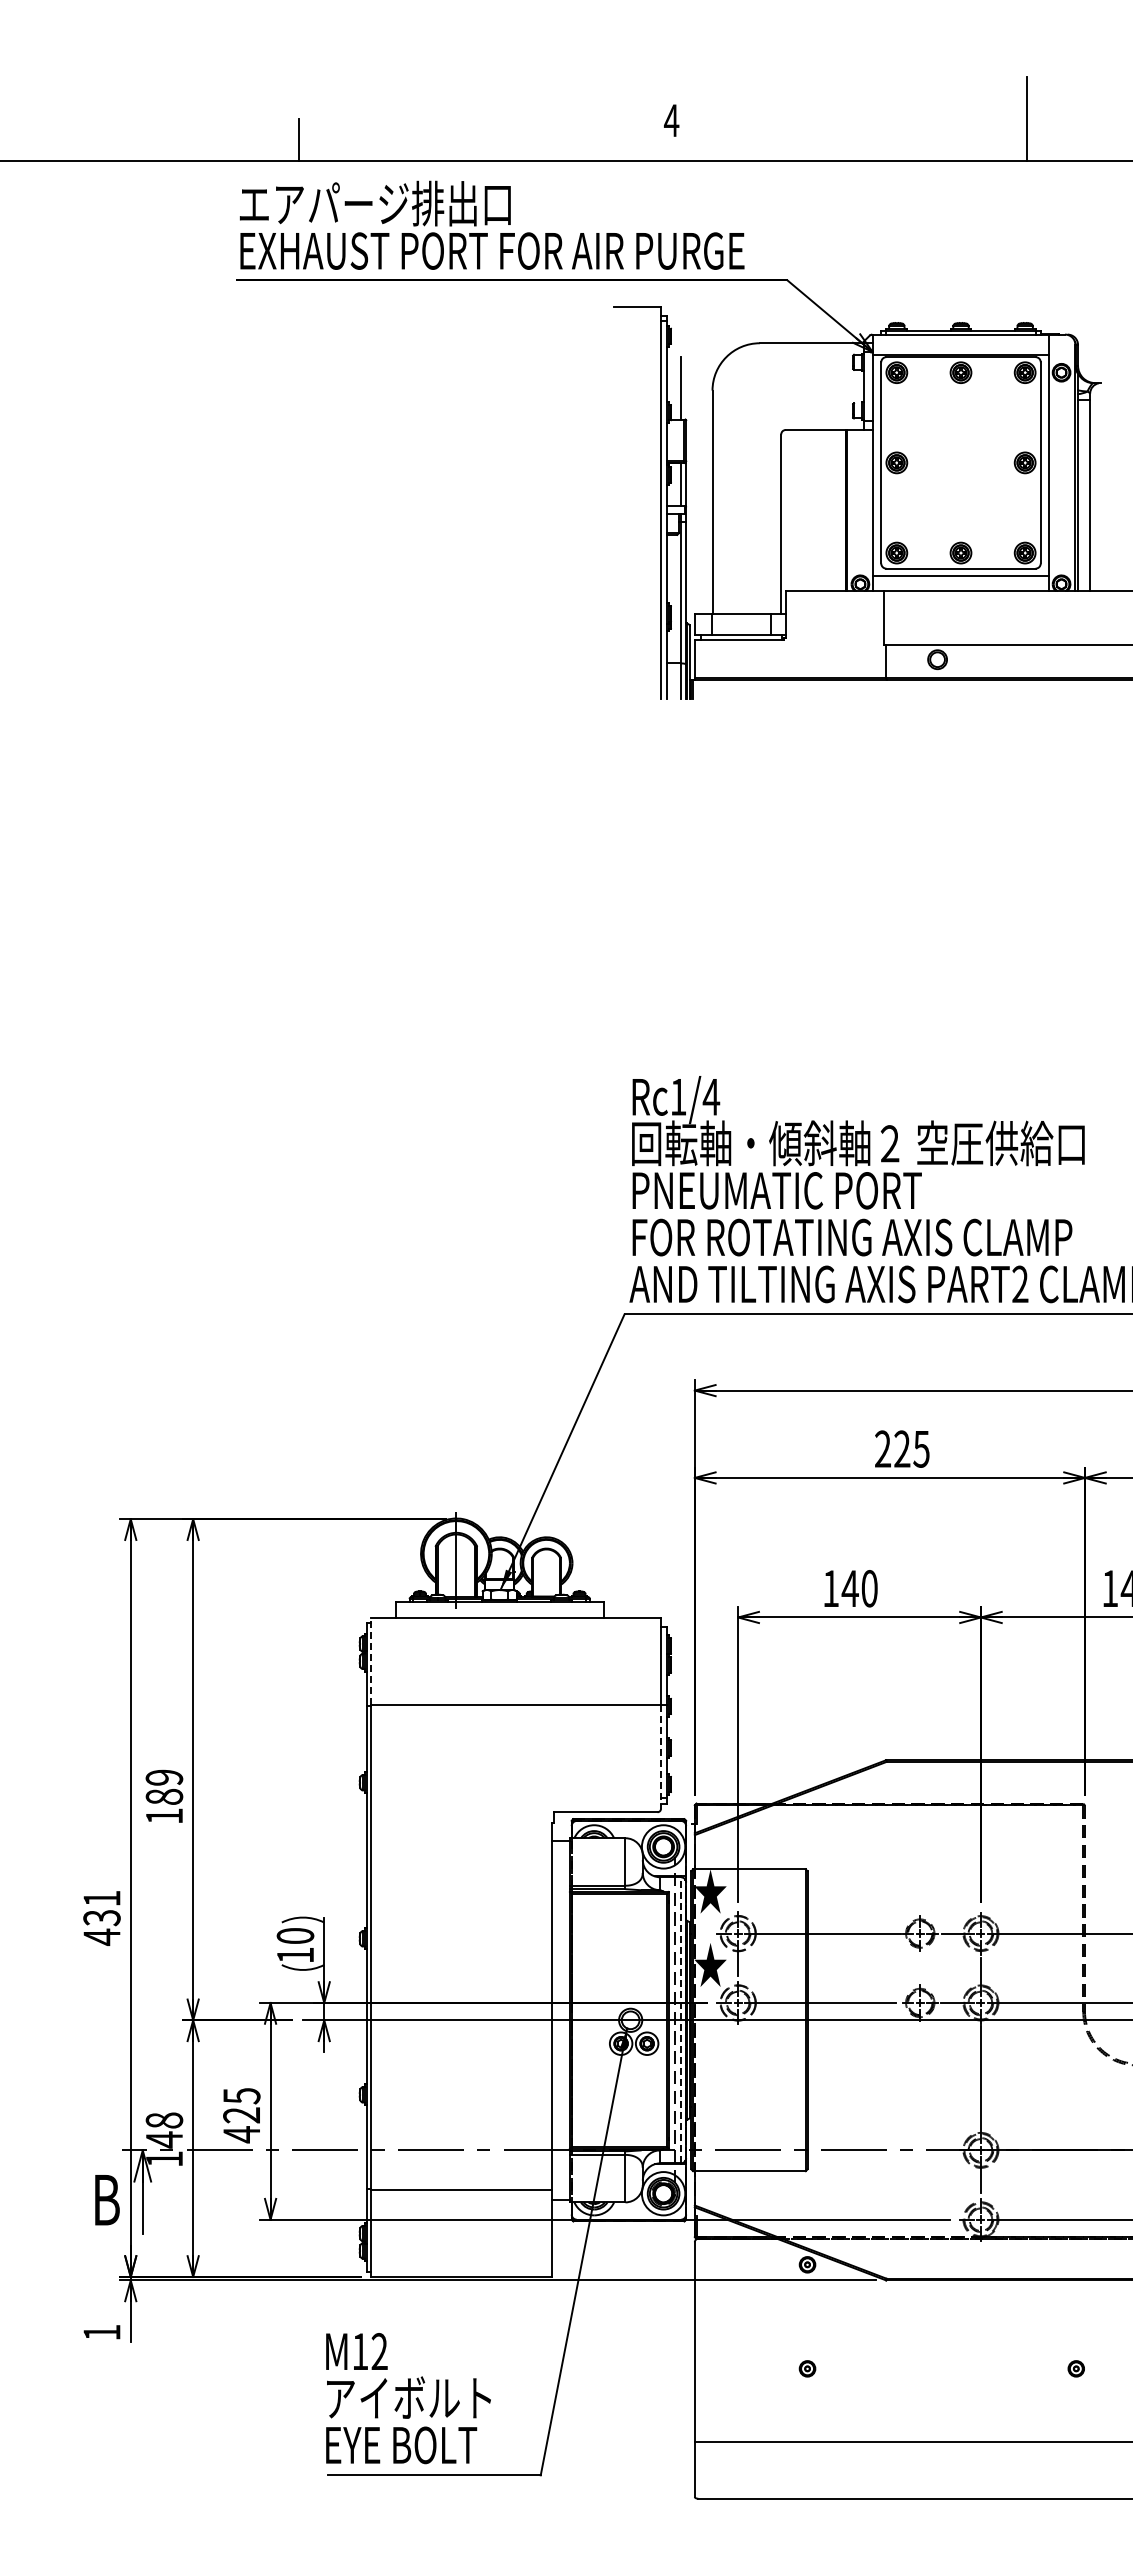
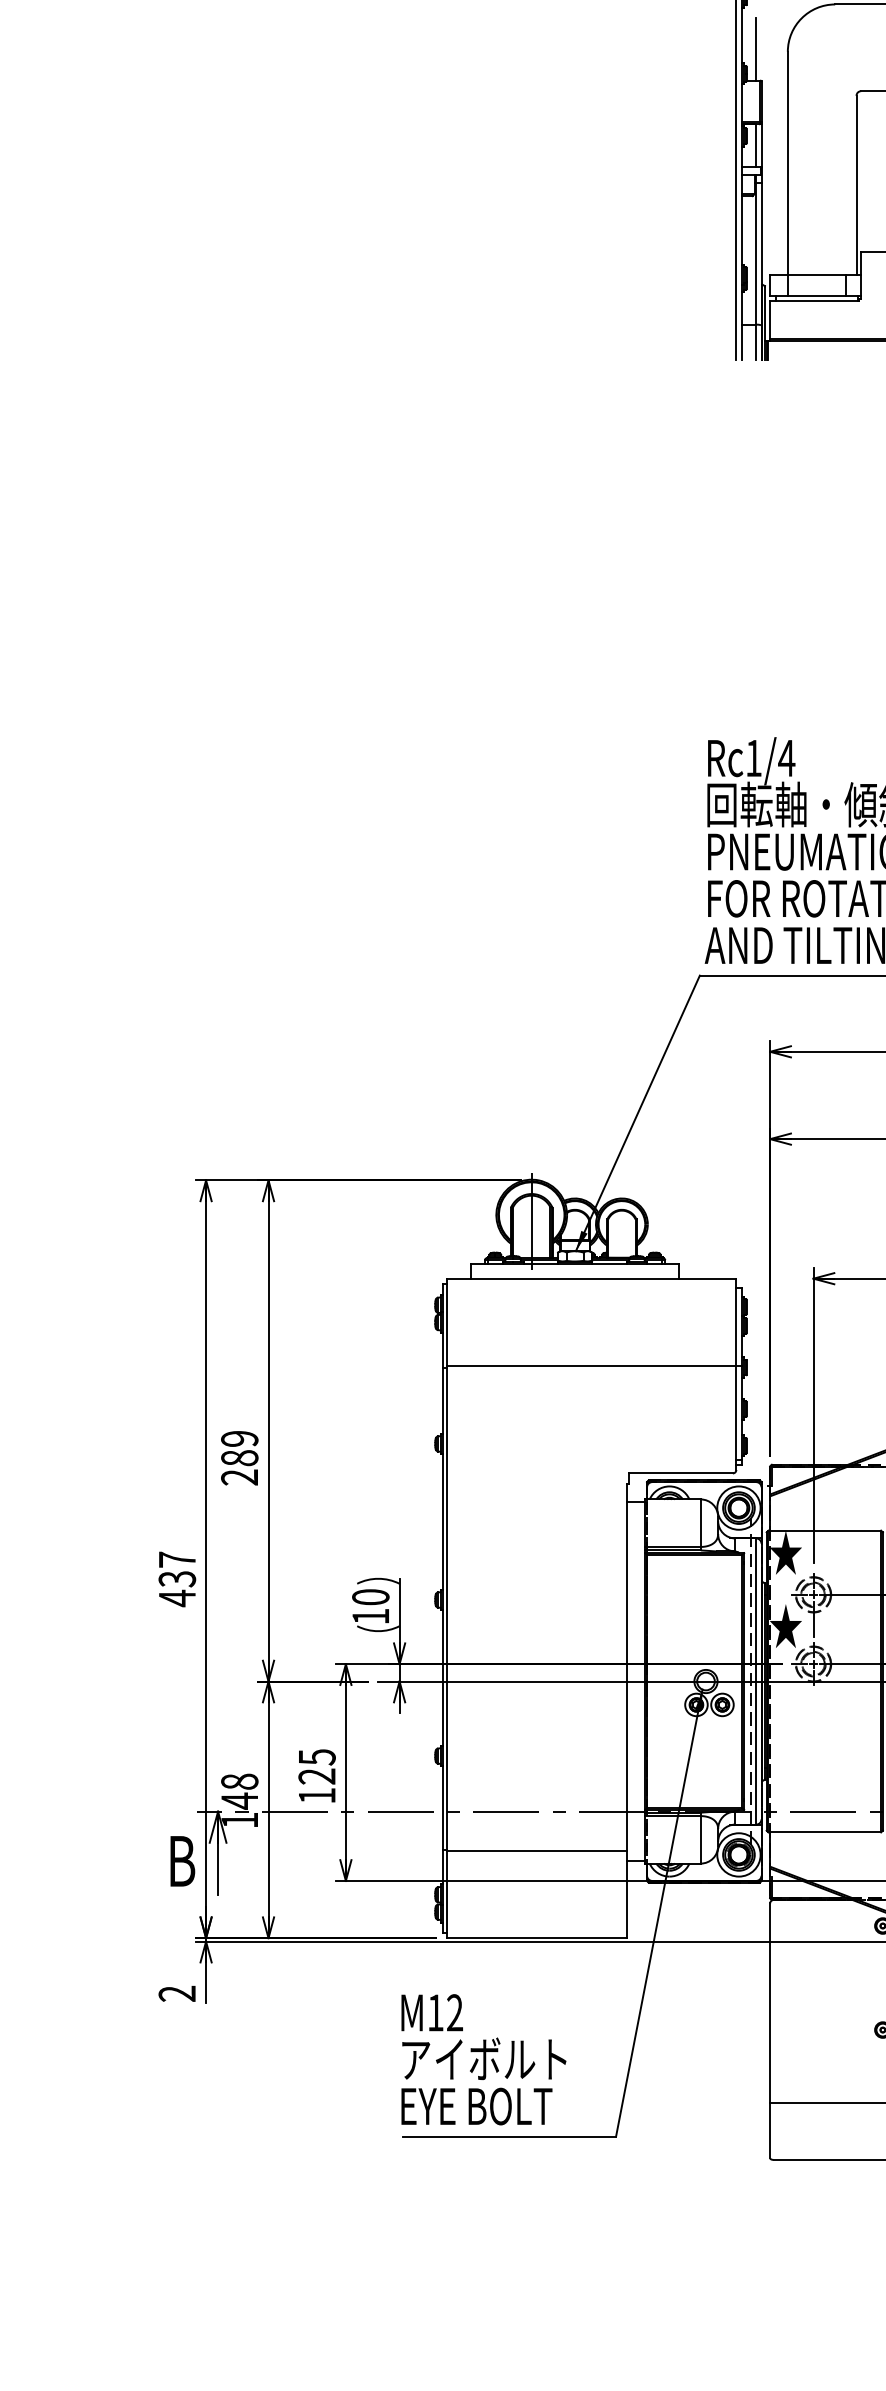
line: (371, 1660) -> (446, 1321), dashed -> solid
line: (661, 1757) -> (736, 1418), dashed -> solid
text: (163, 1816) -> (238, 1477), 189 -> 289
text: (101, 1898) -> (176, 1559), 431 -> 437
line: (680, 2019) -> (755, 1680), dashed -> solid
text: (241, 2134) -> (316, 1795), 425 -> 125
text: (101, 2332) -> (176, 1993), 1 -> 2

